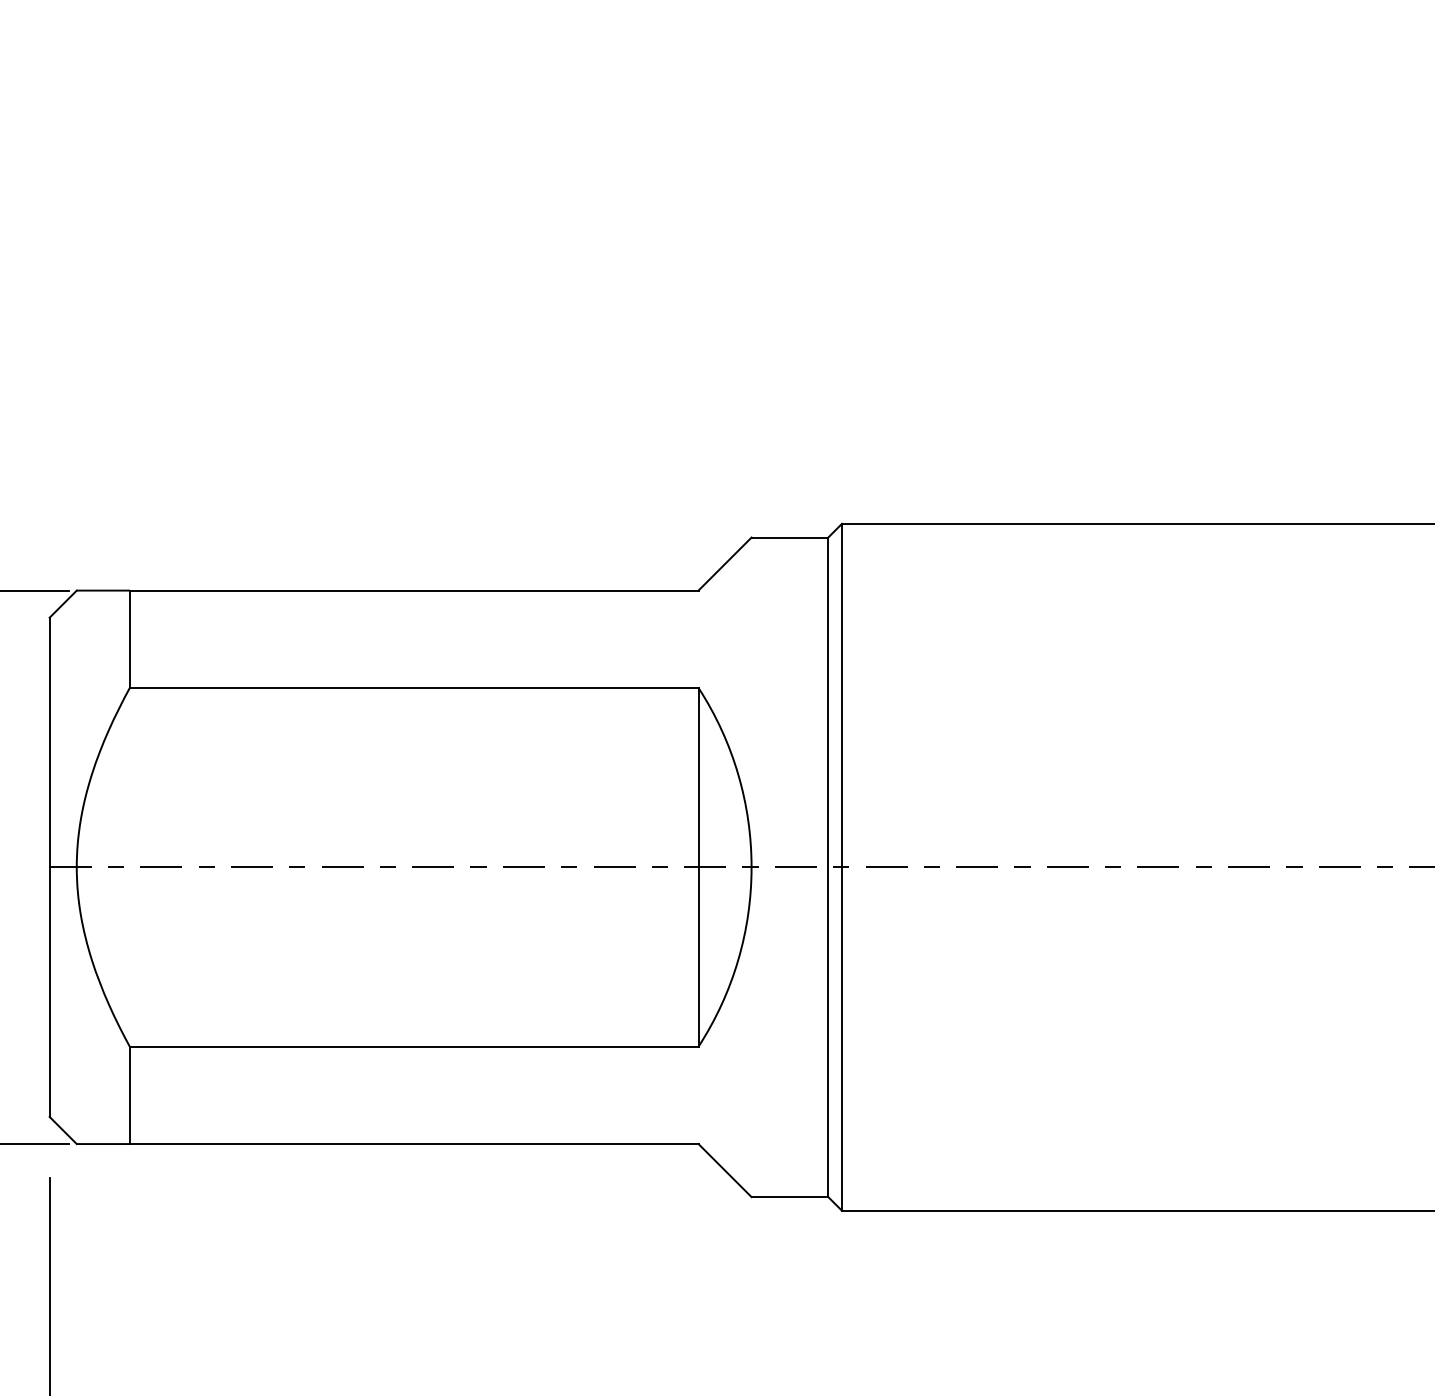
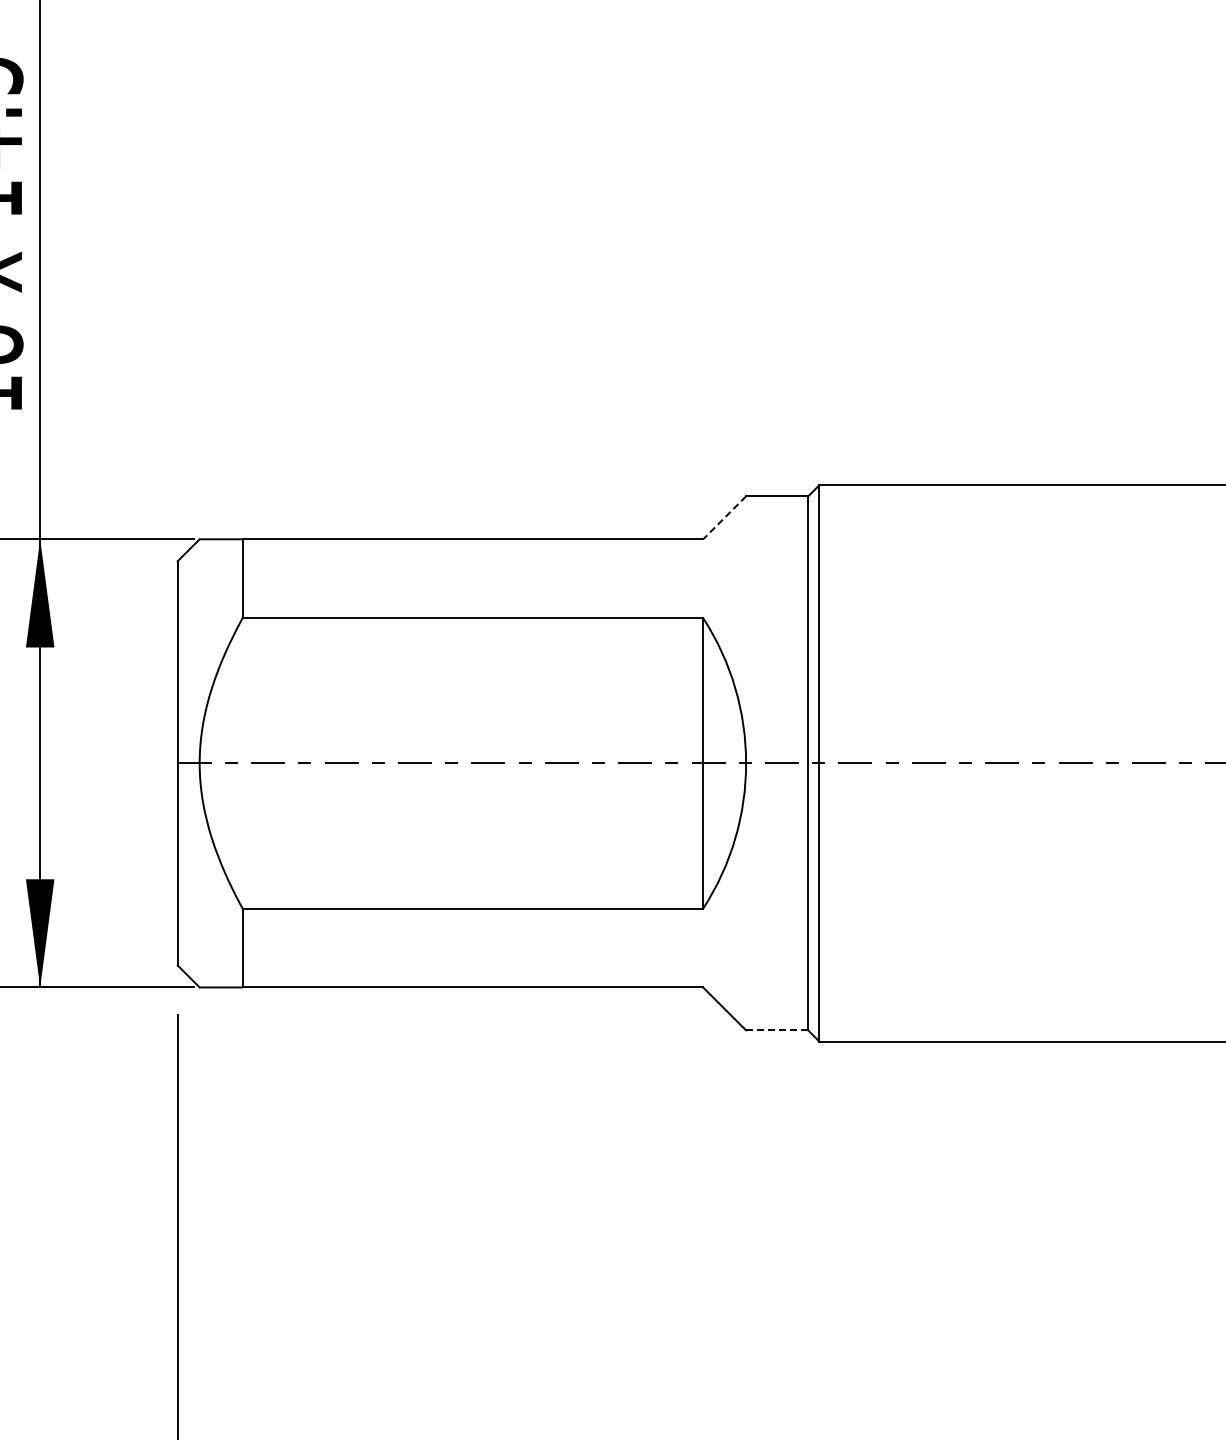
line: (724, 564) -> (724, 518), solid -> dashed
line: (790, 1197) -> (777, 1030), solid -> dashed

